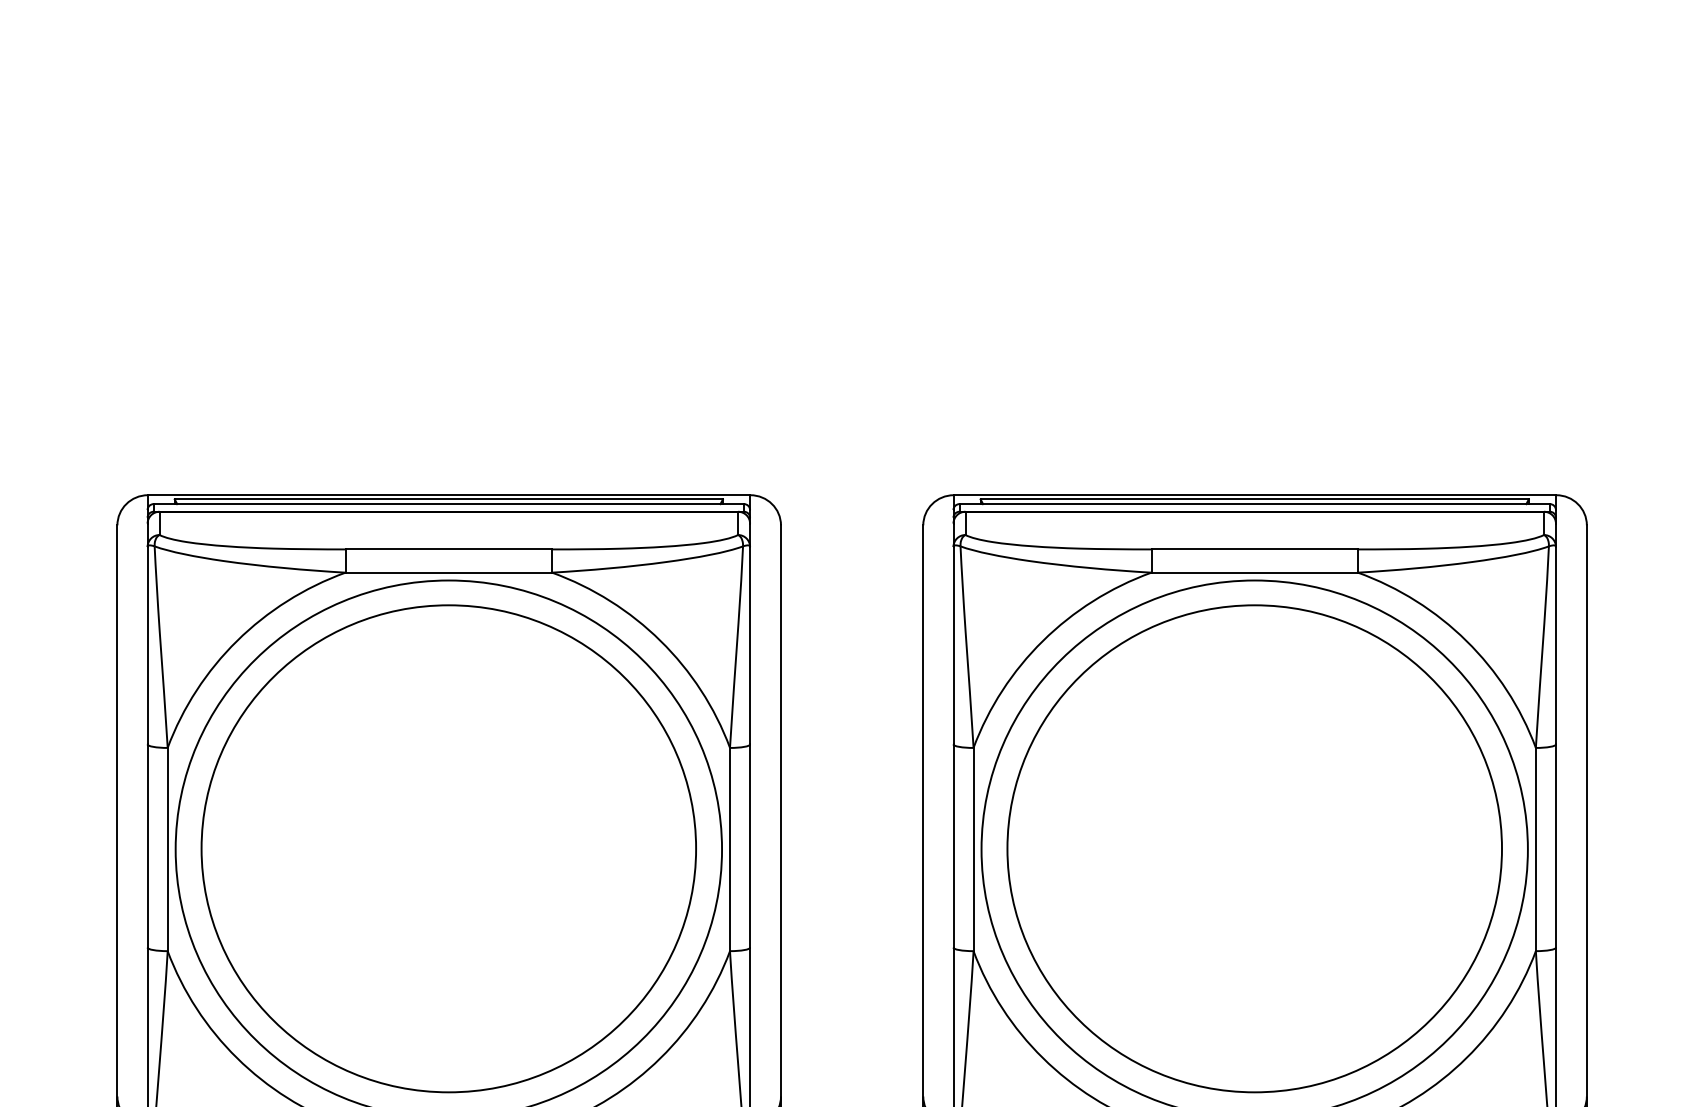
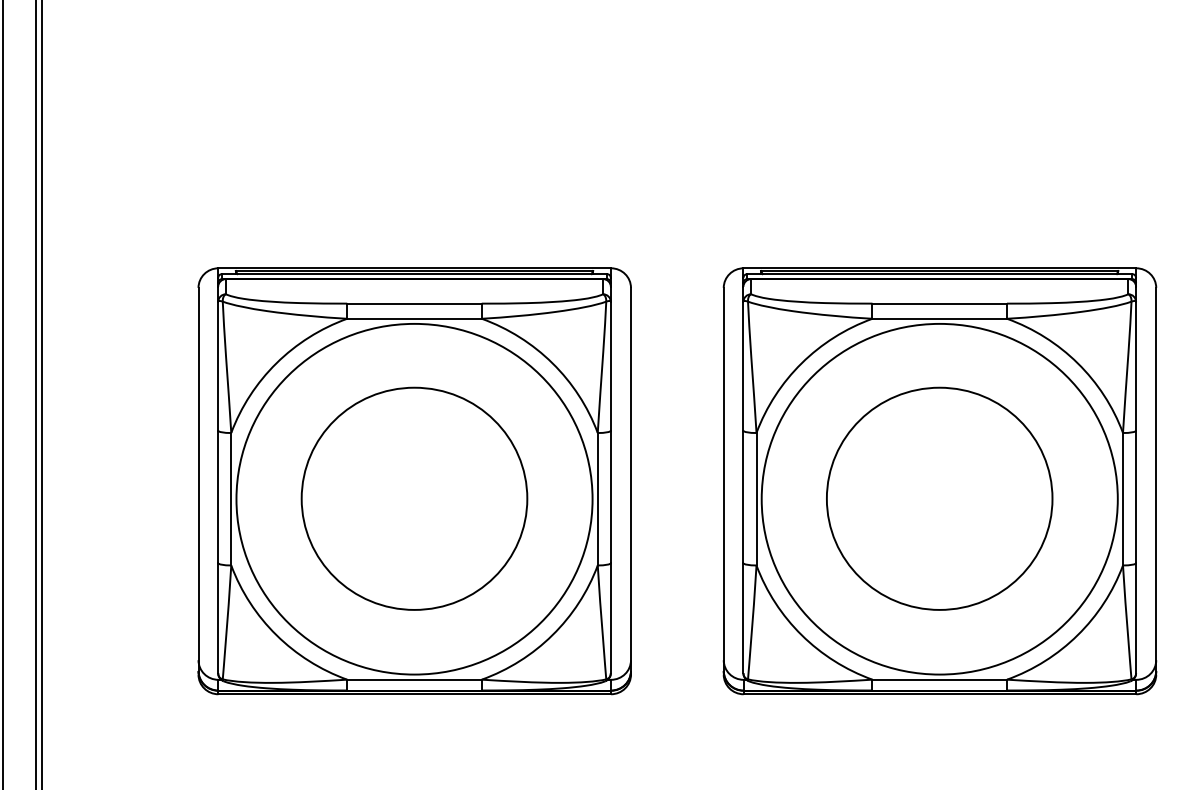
part: (448, 848) -> (414, 498), size x0.7
part: (1254, 848) -> (939, 498), size x0.7

